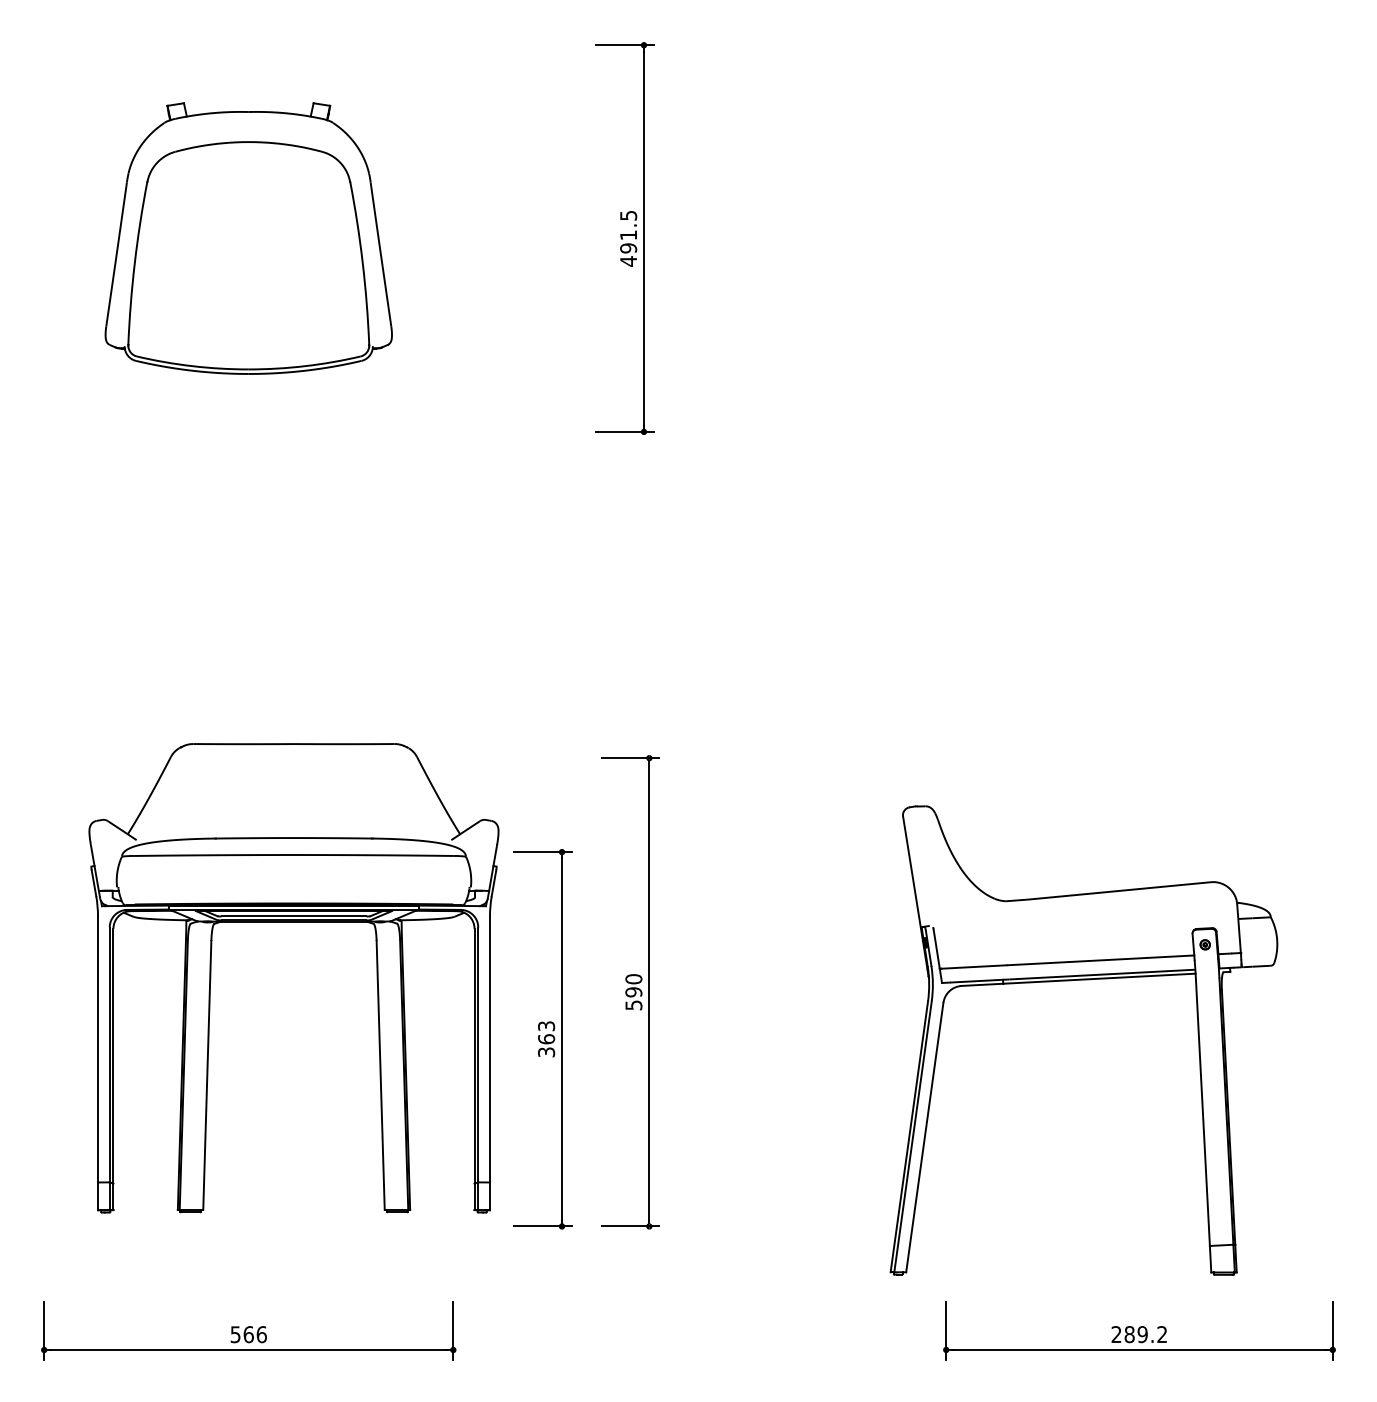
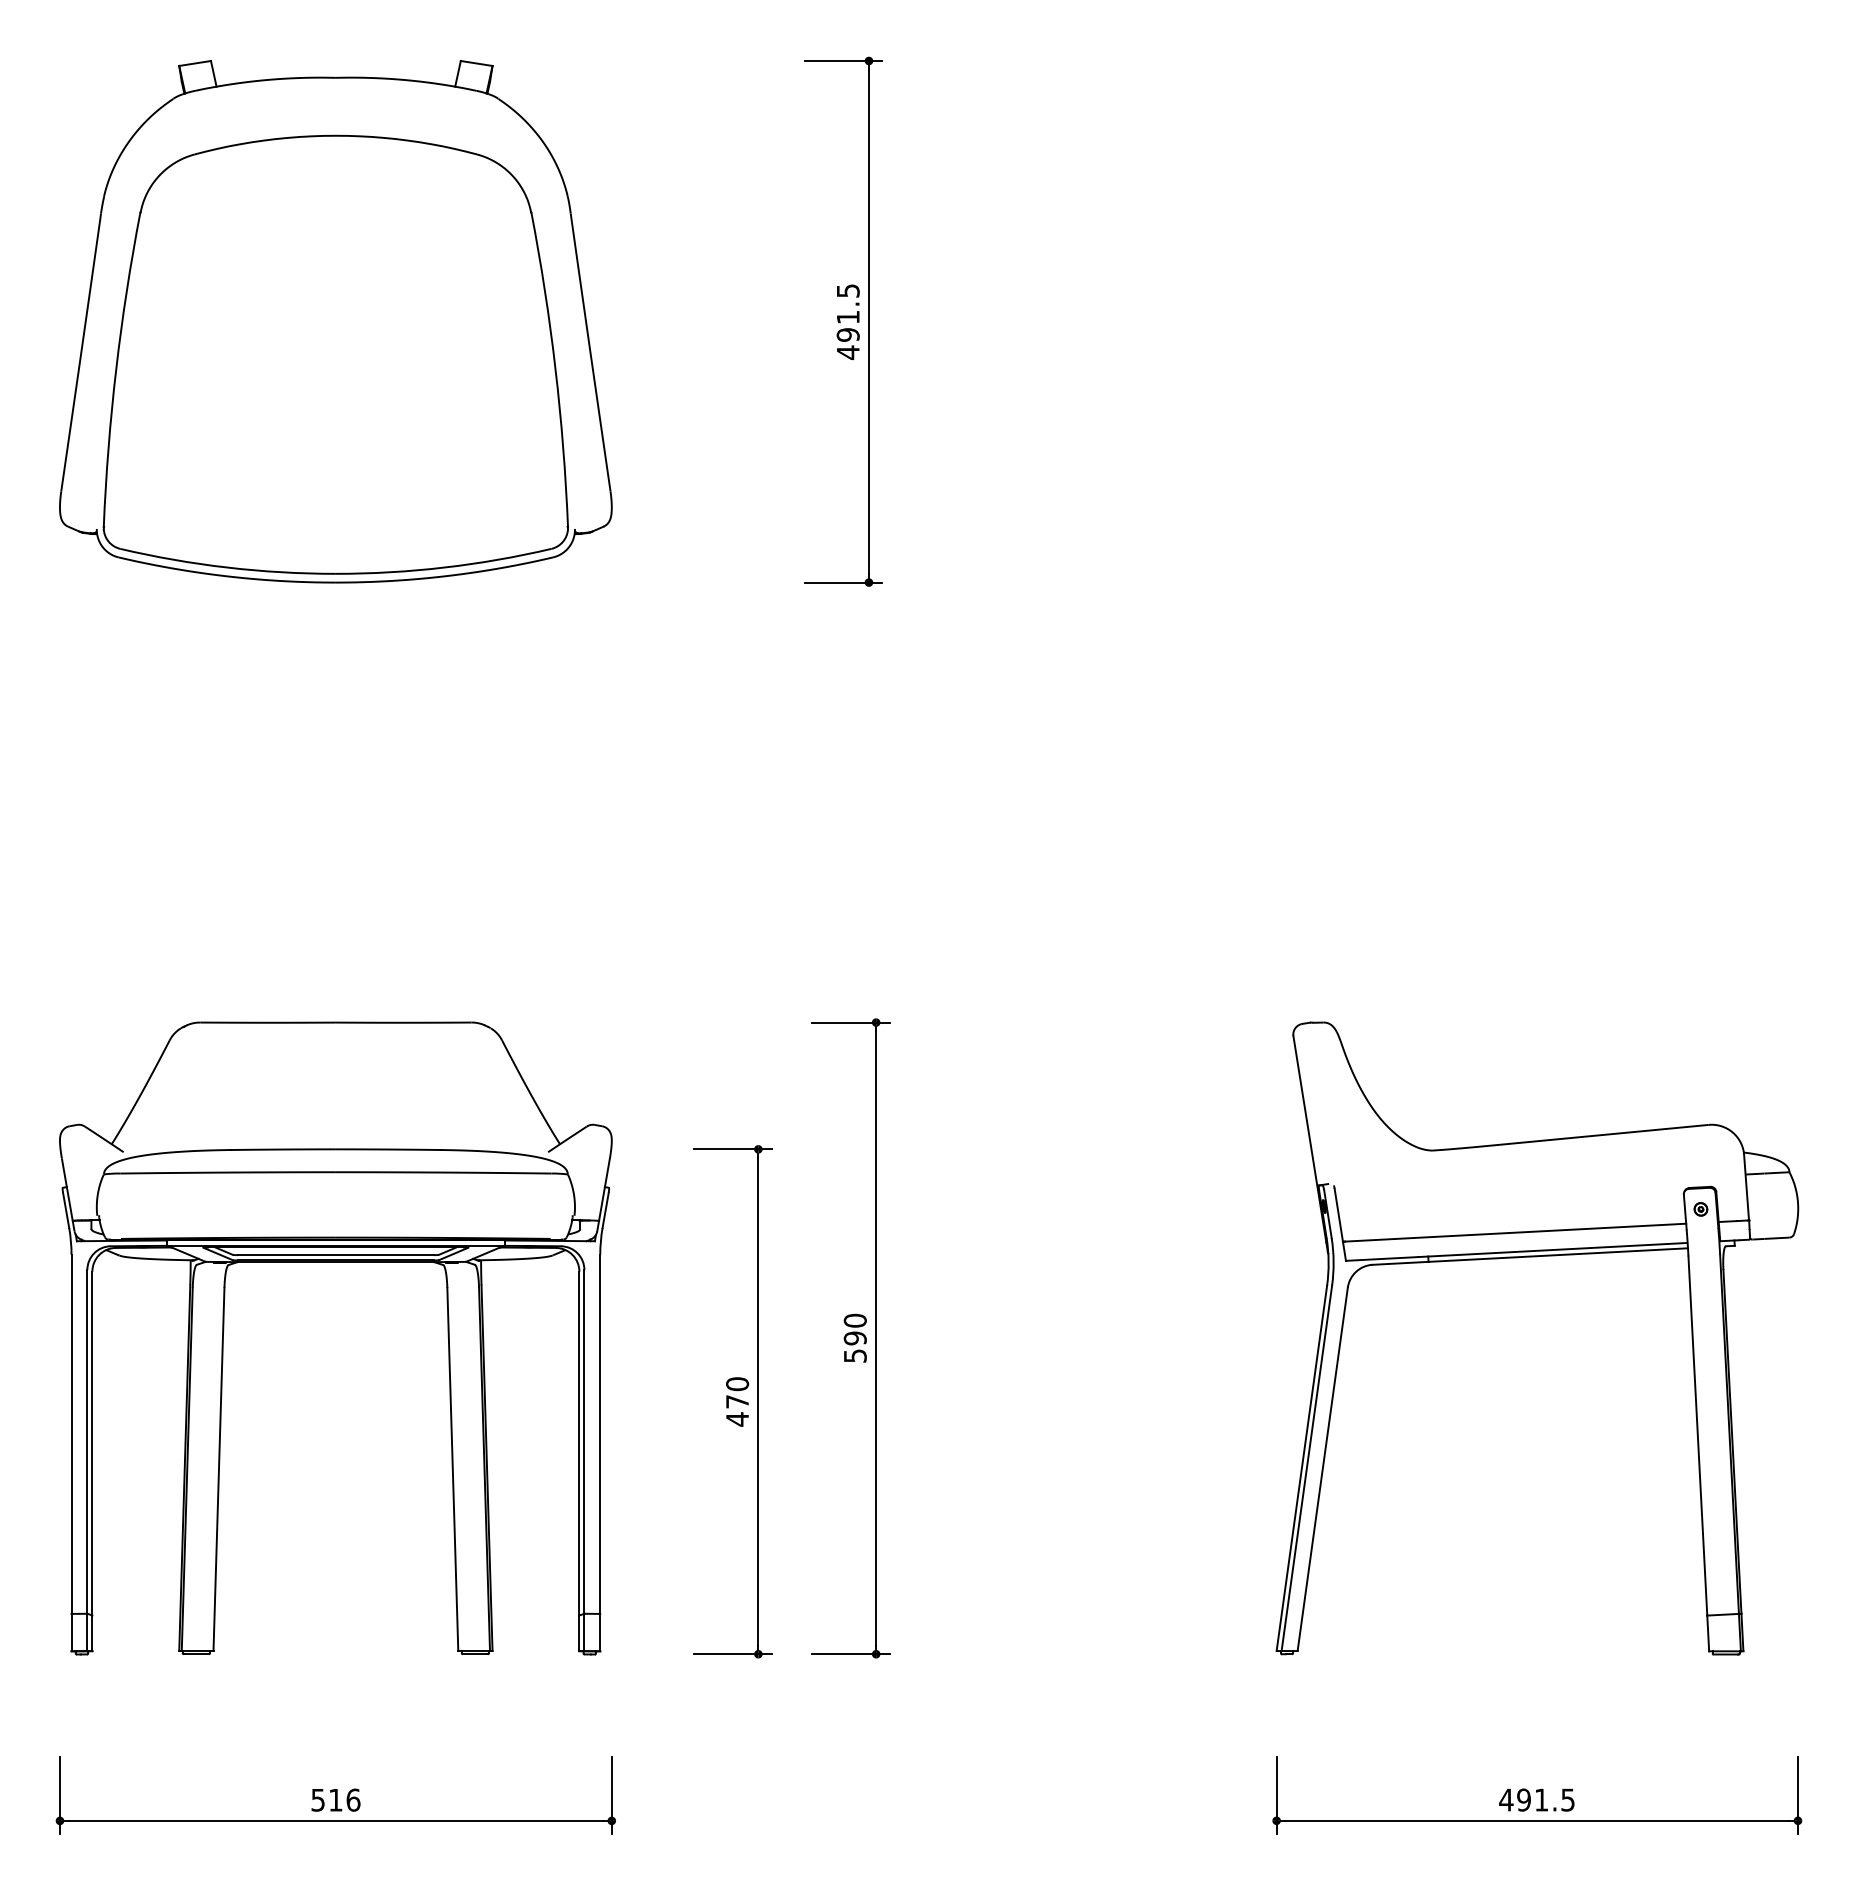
part: (248, 238) -> (335, 321), size x1.43
part: (293, 921) -> (335, 1262), moved
part: (1084, 980) -> (1537, 1257), moved
text: (546, 1039) -> (737, 1401), 363 -> 470
text: (248, 1334) -> (335, 1799), 566 -> 516
text: (1138, 1334) -> (1536, 1799), 289.2 -> 491.5

